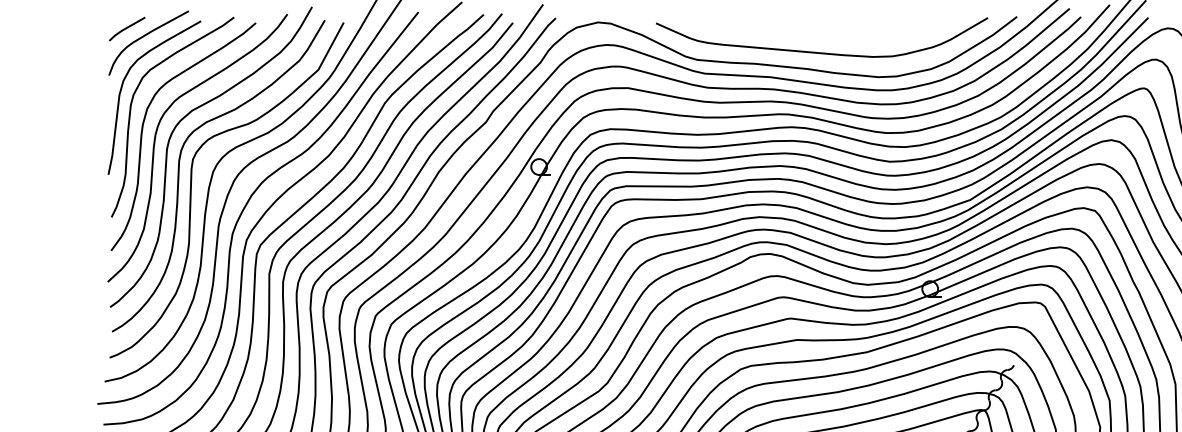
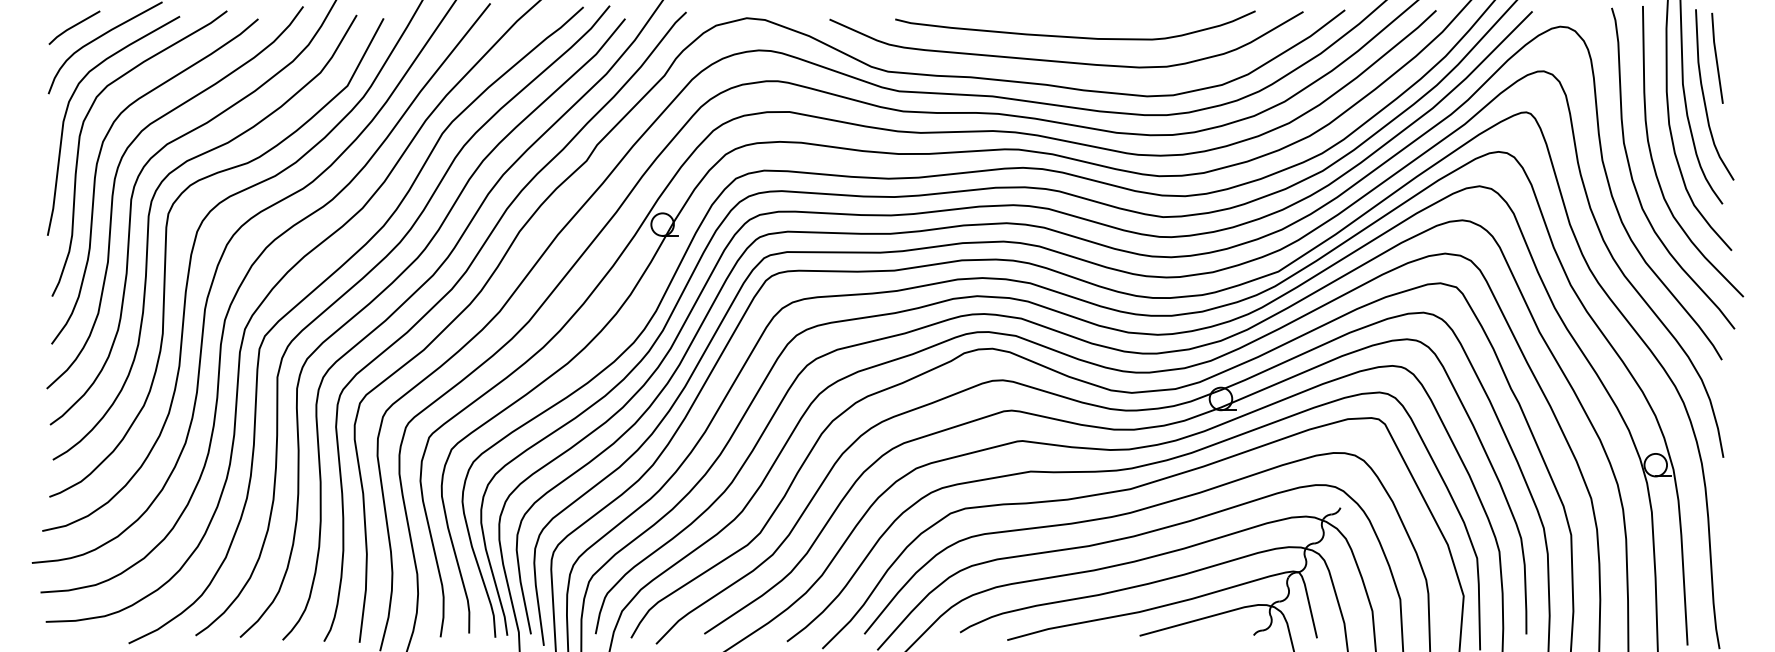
curve: (828, 35) -> (1075, 36), added

